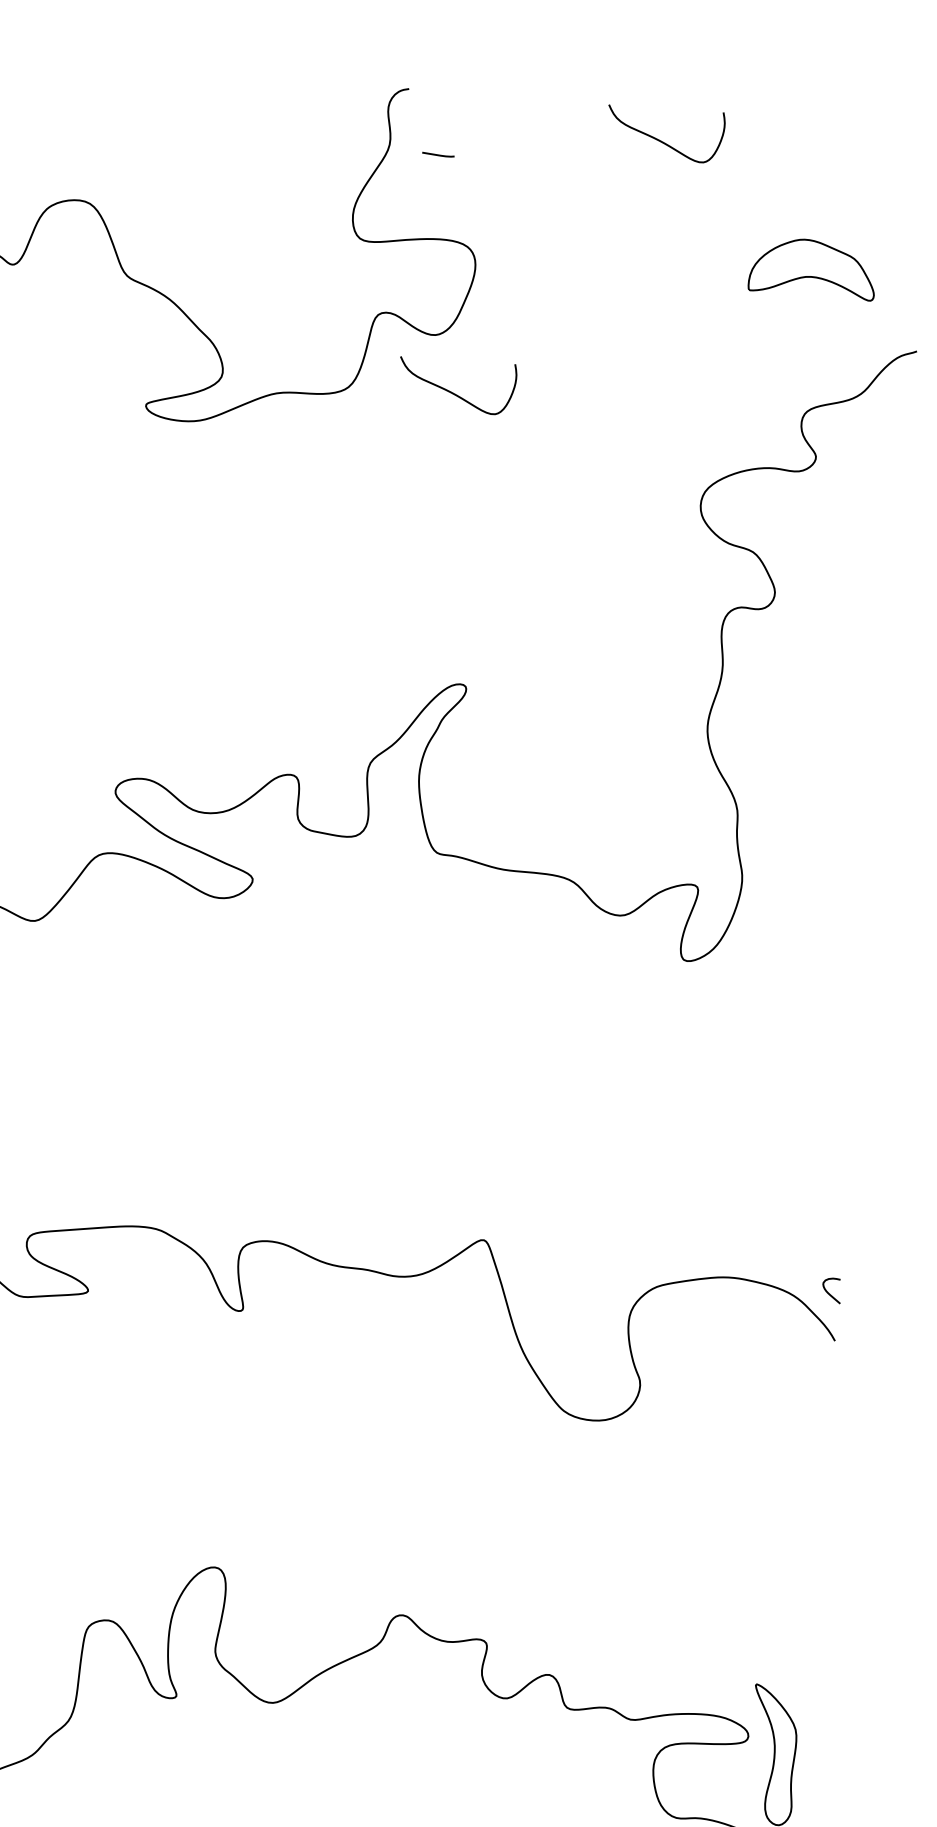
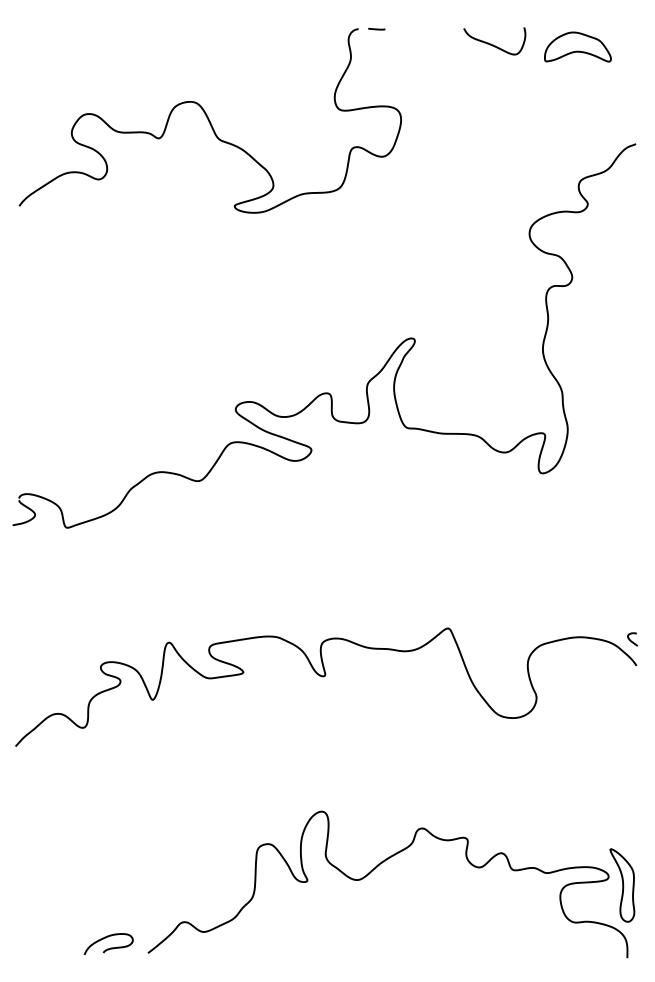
line: (437, 153) -> (376, 28), moved
part: (812, 267) -> (577, 46), moved
curve: (454, 391) -> (395, 185), removed

